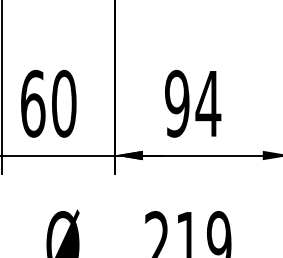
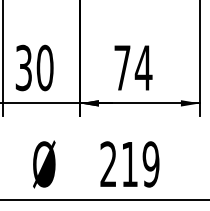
text: (32, 103) -> (23, 67), 60 -> 30
text: (177, 103) -> (122, 67), 94 -> 74

